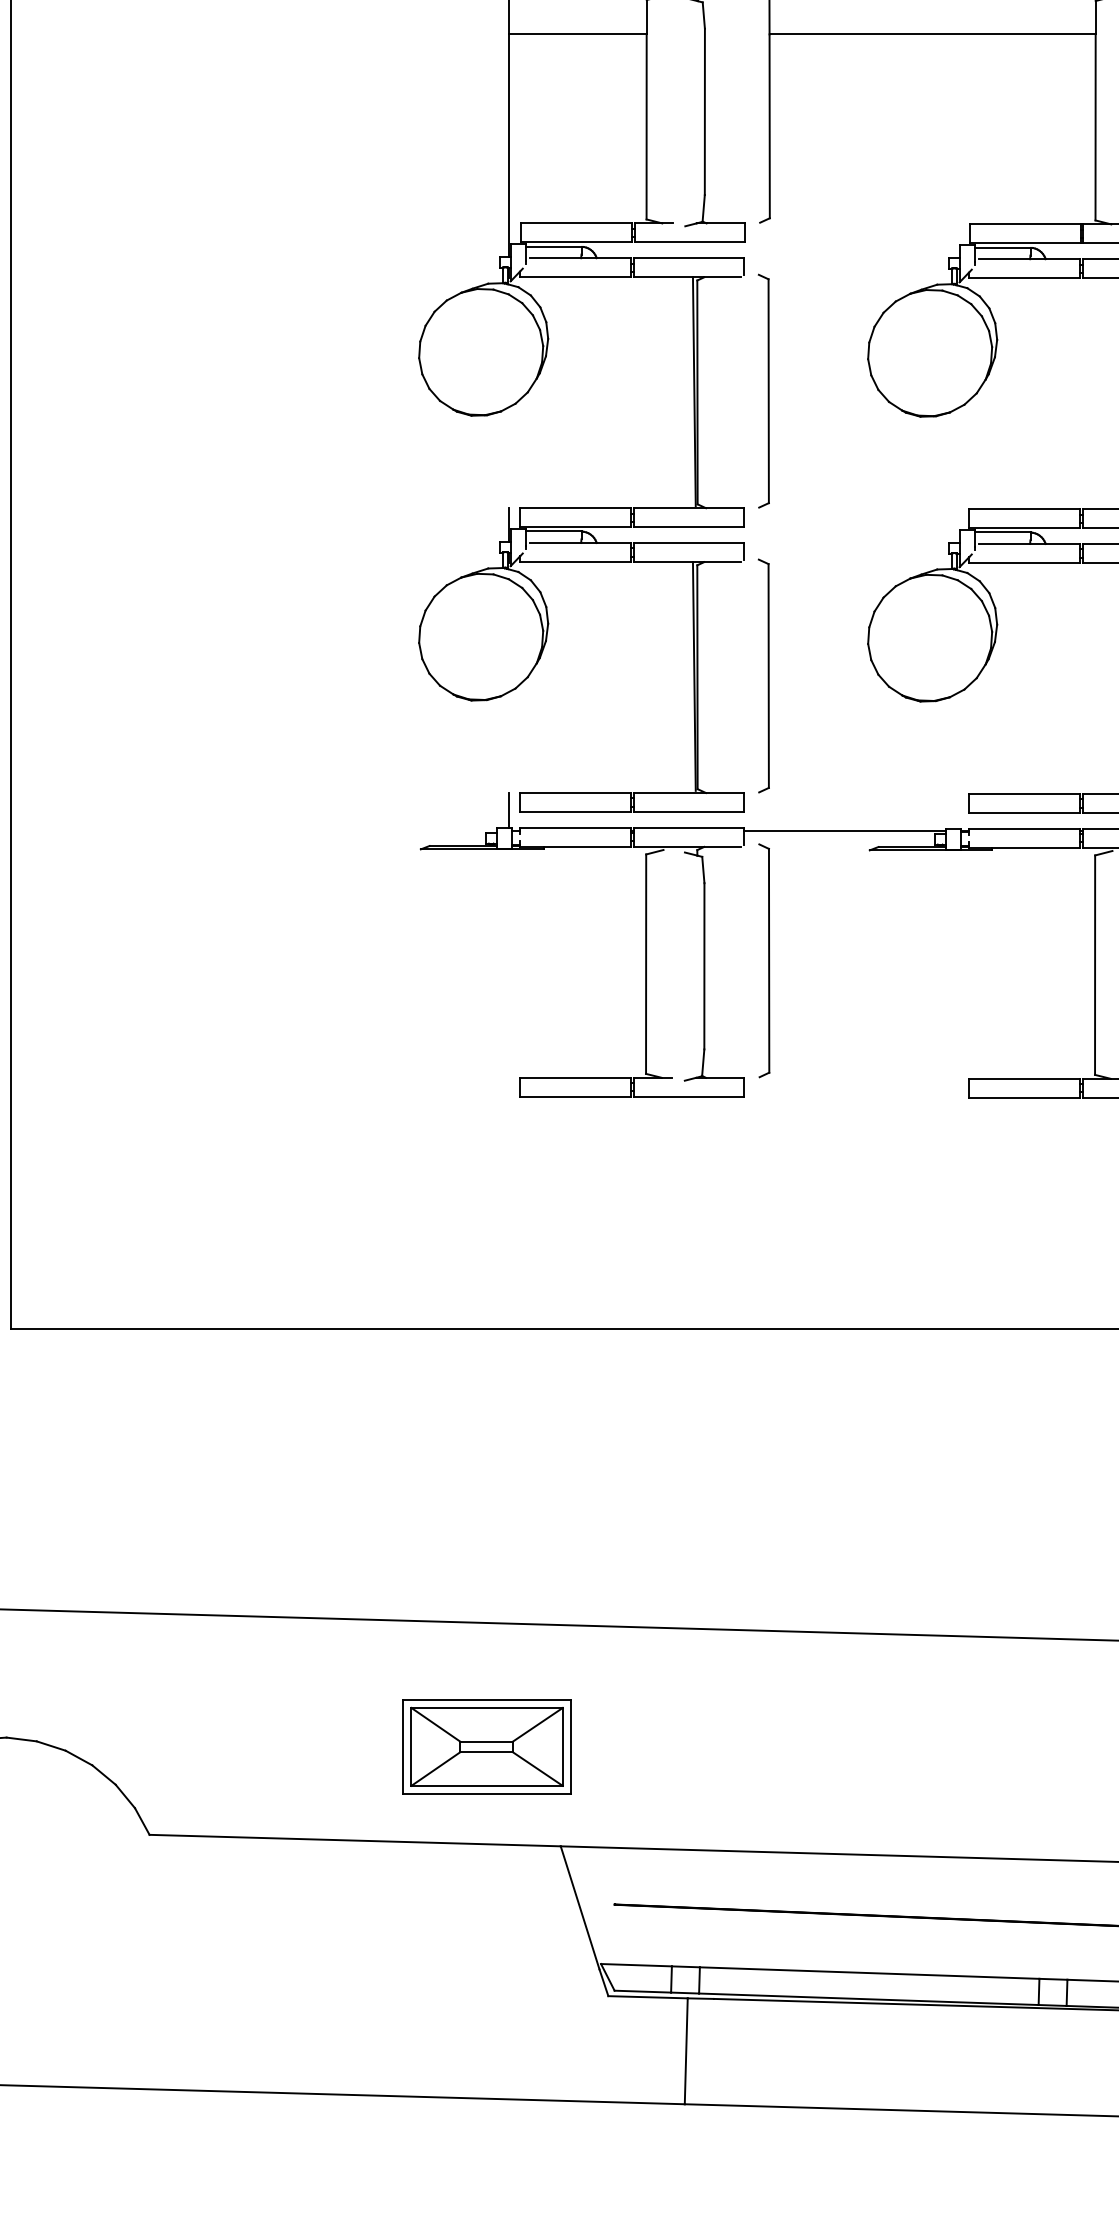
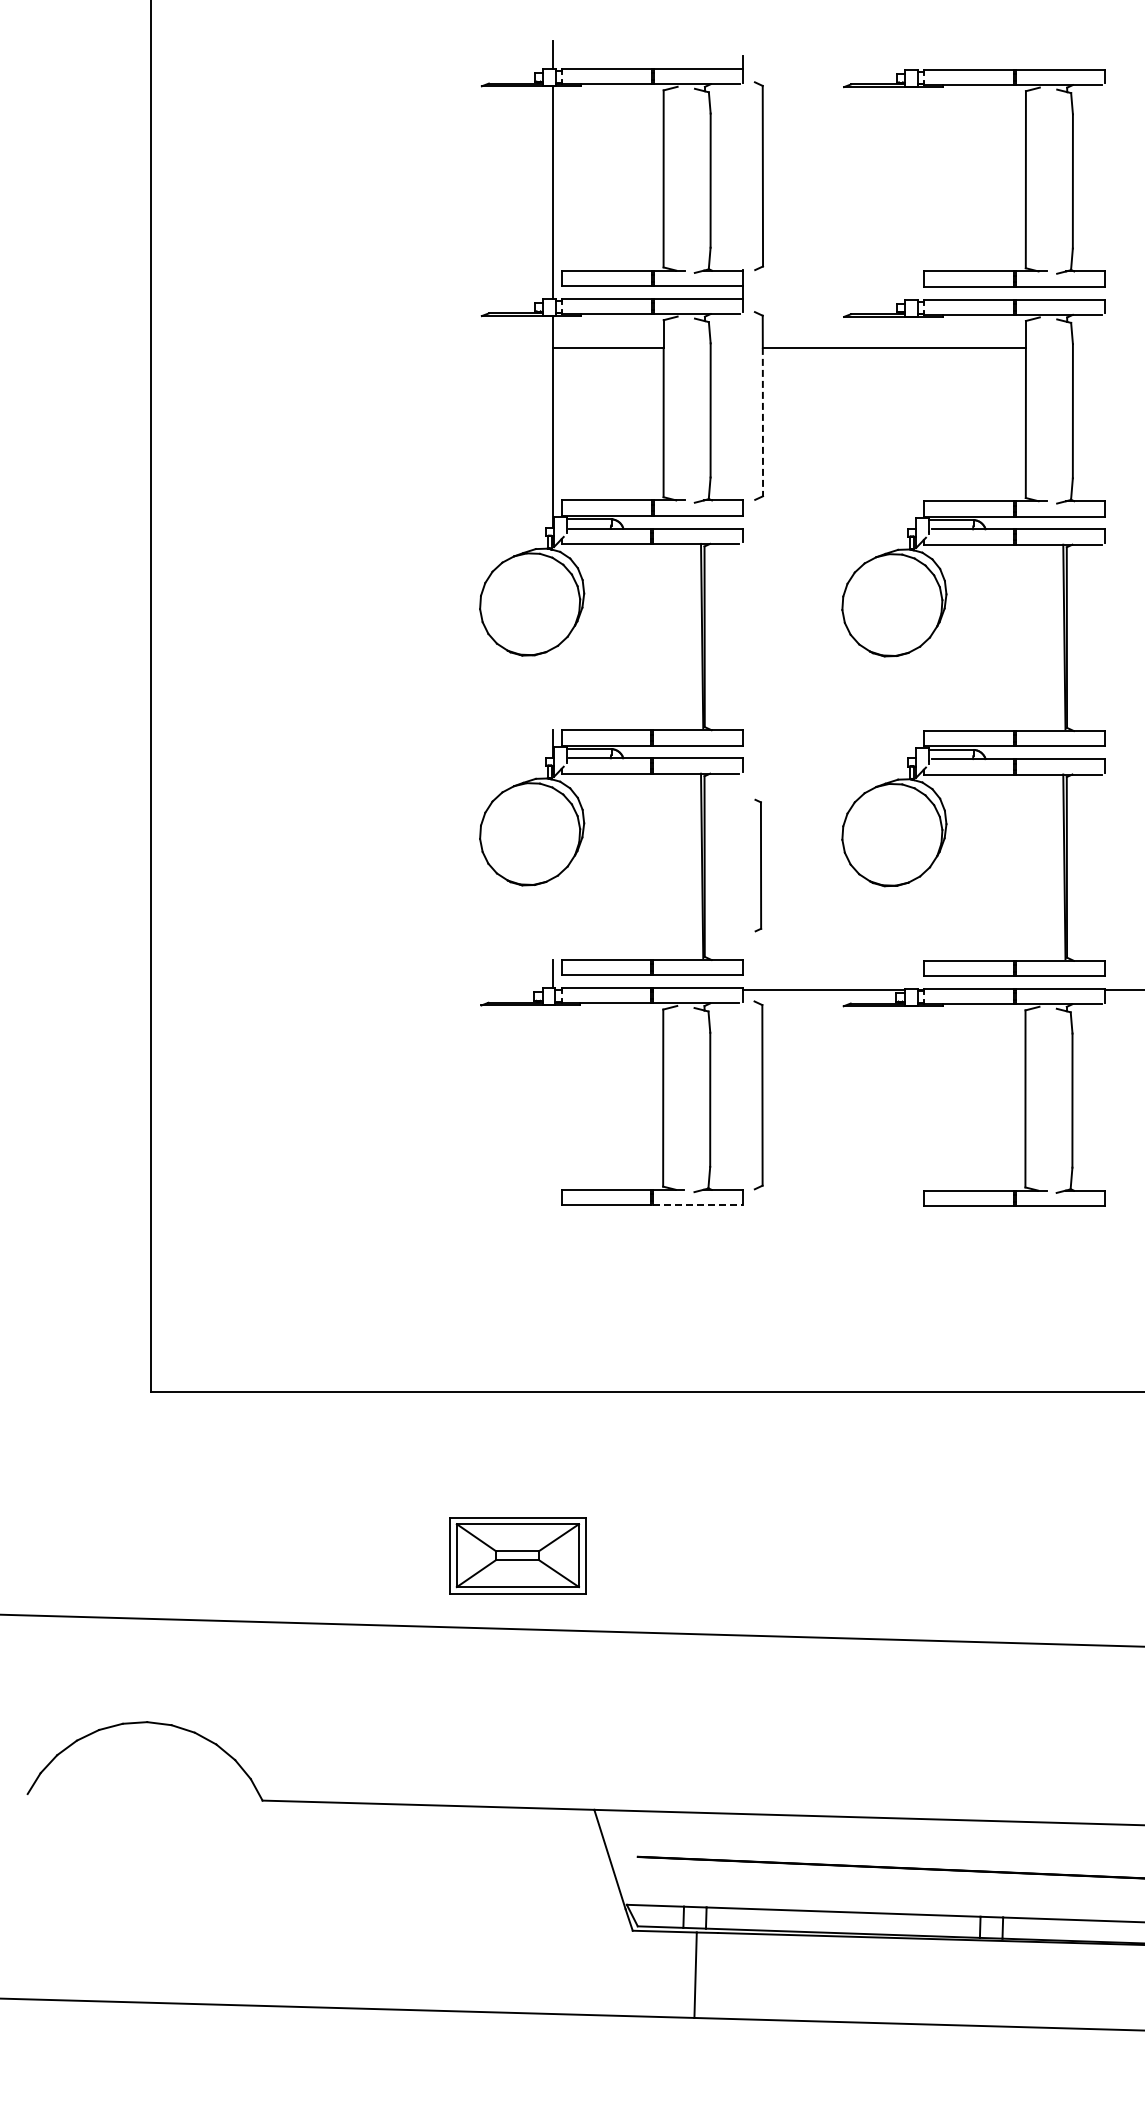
line: (769, 126) -> (762, 422), solid -> dashed
part: (764, 390) -> (758, 635), removed
part: (764, 675) -> (758, 865), size x0.7
line: (689, 1097) -> (698, 1205), solid -> dashed
part: (486, 1746) -> (517, 1555), moved

